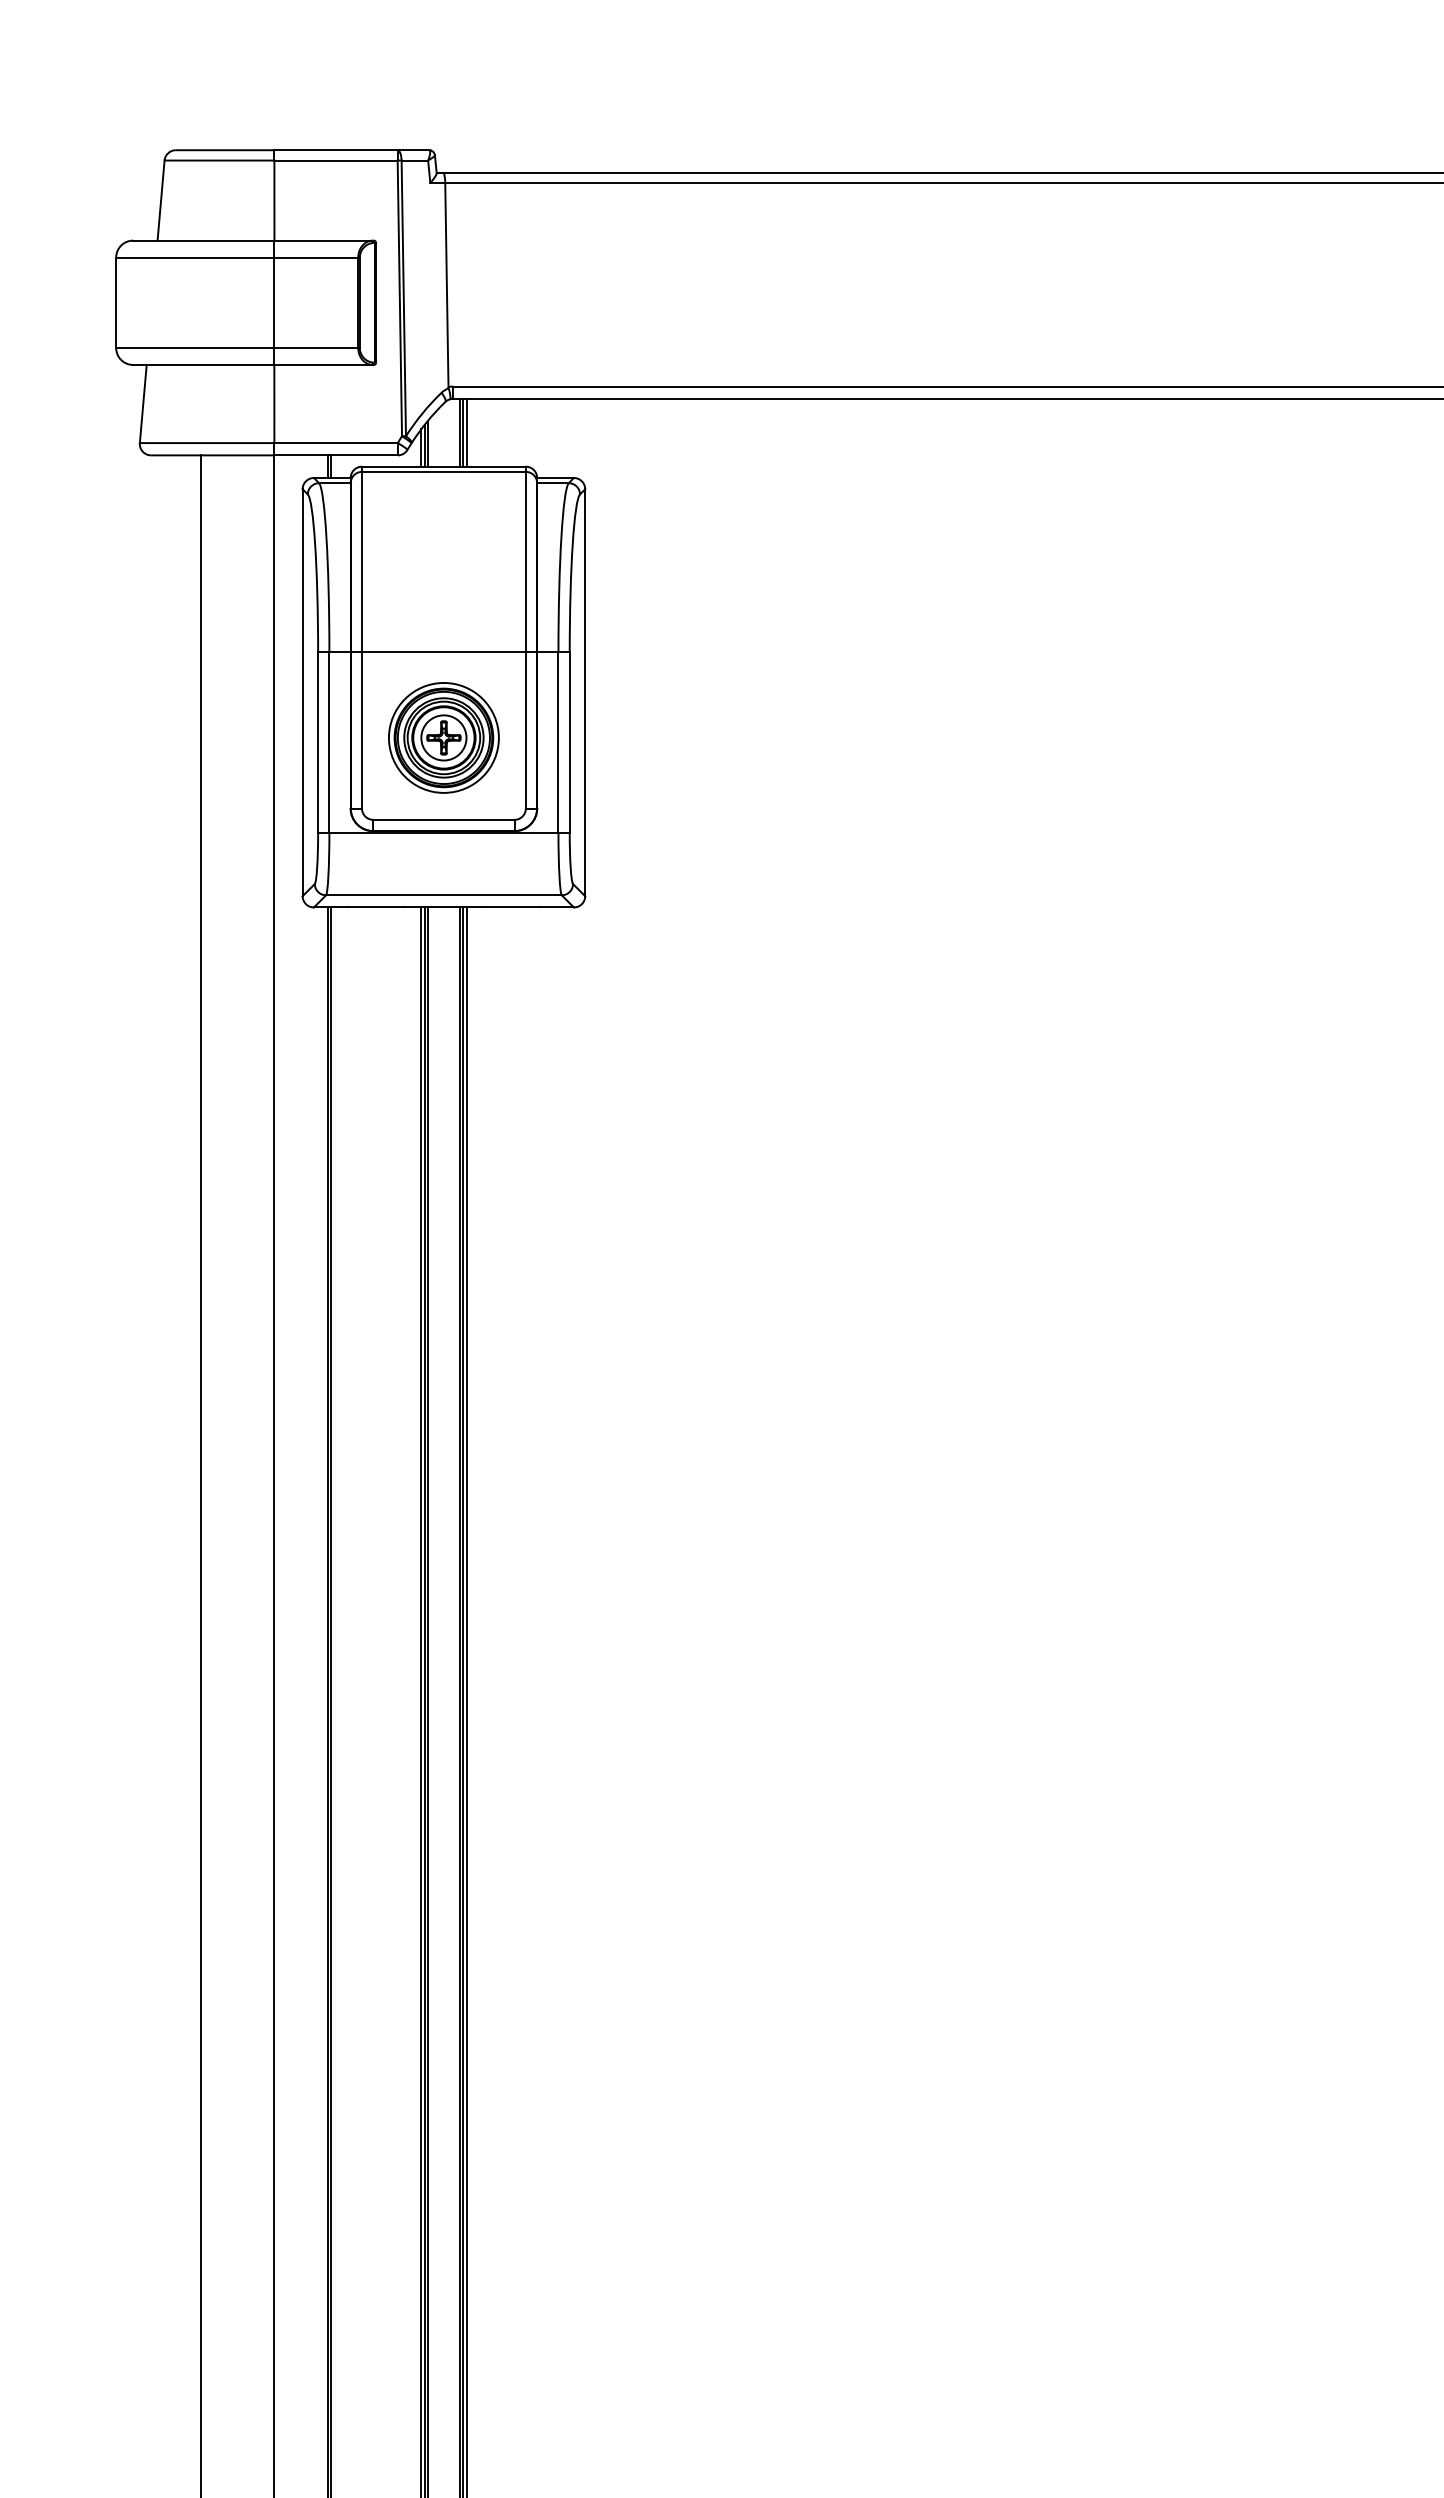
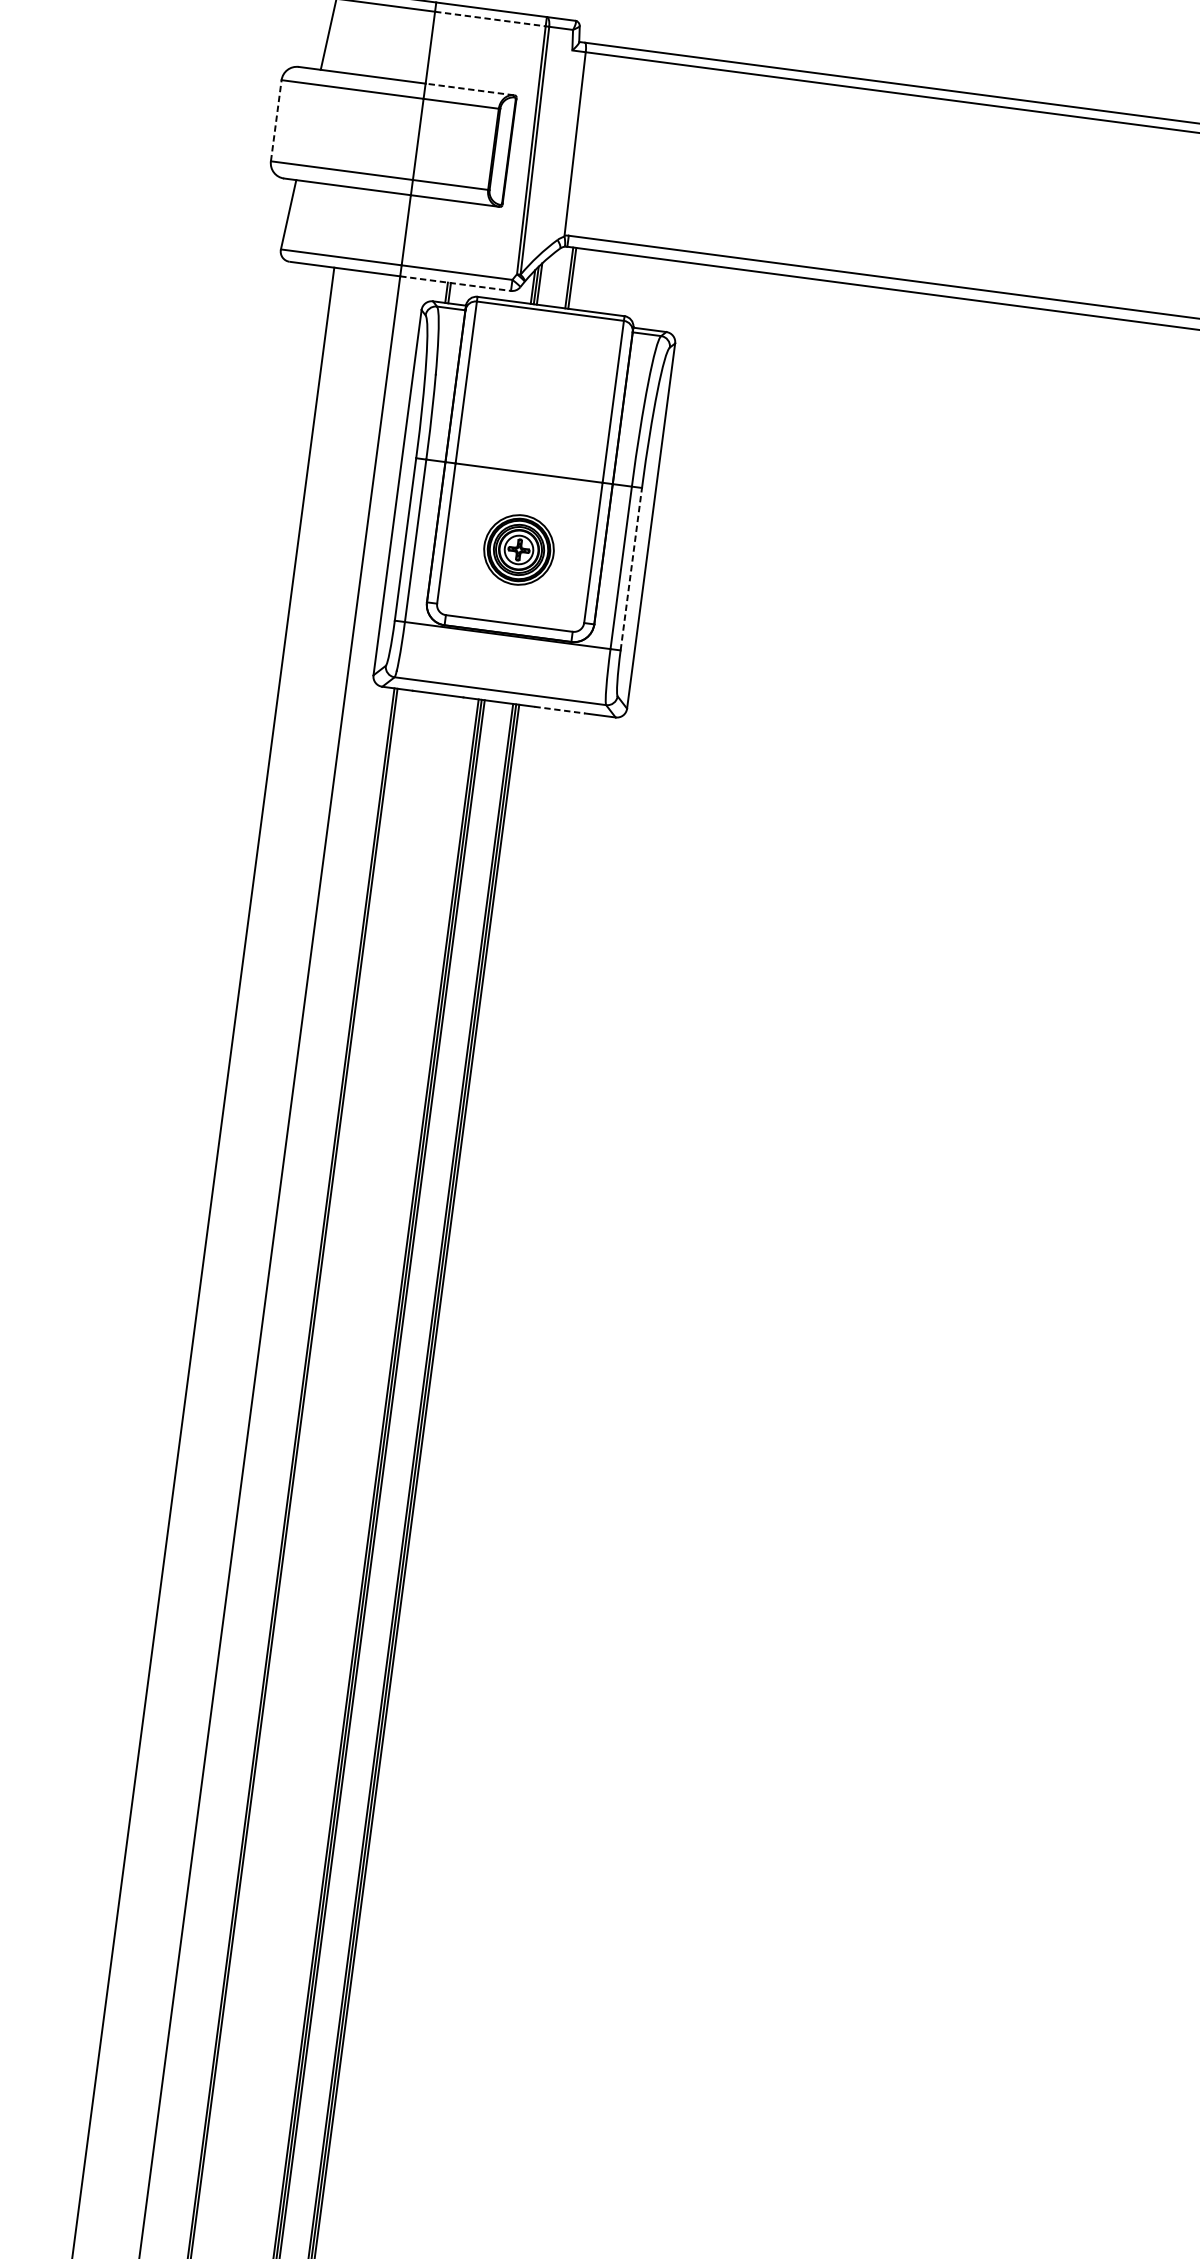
line: (336, 160) -> (490, 19), solid -> dashed
line: (323, 240) -> (469, 89), solid -> dashed
line: (116, 302) -> (276, 120), solid -> dashed
line: (466, 432) -> (575, 278), removed
line: (336, 455) -> (455, 283), solid -> dashed
part: (443, 737) -> (518, 549), size x0.7
line: (569, 742) -> (631, 568), solid -> dashed
line: (512, 907) -> (560, 710), solid -> dashed

